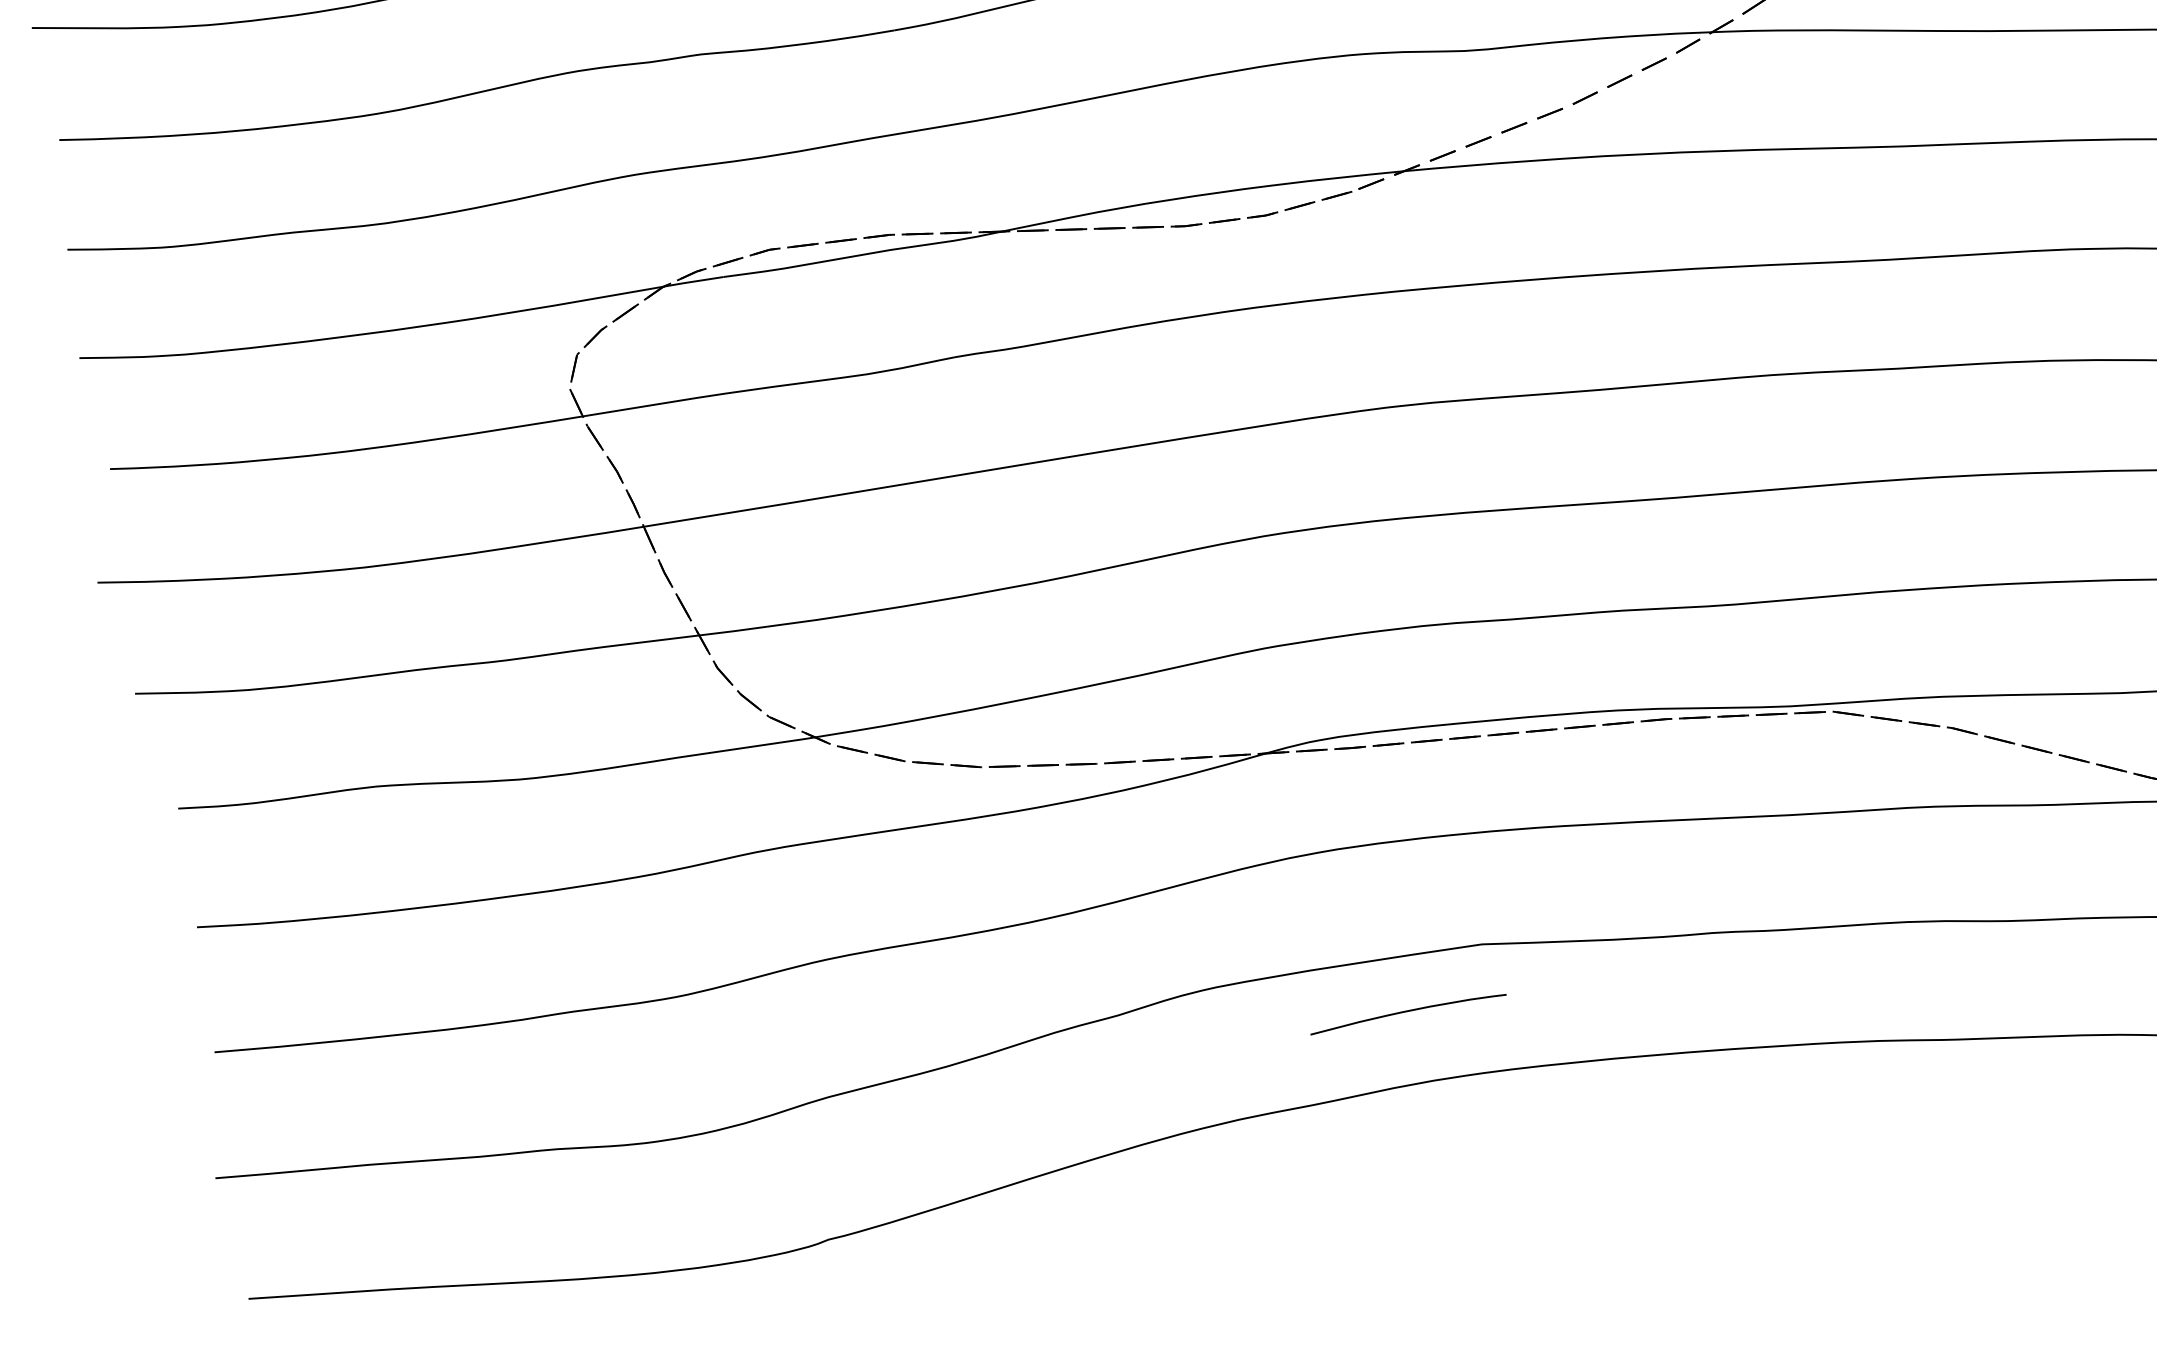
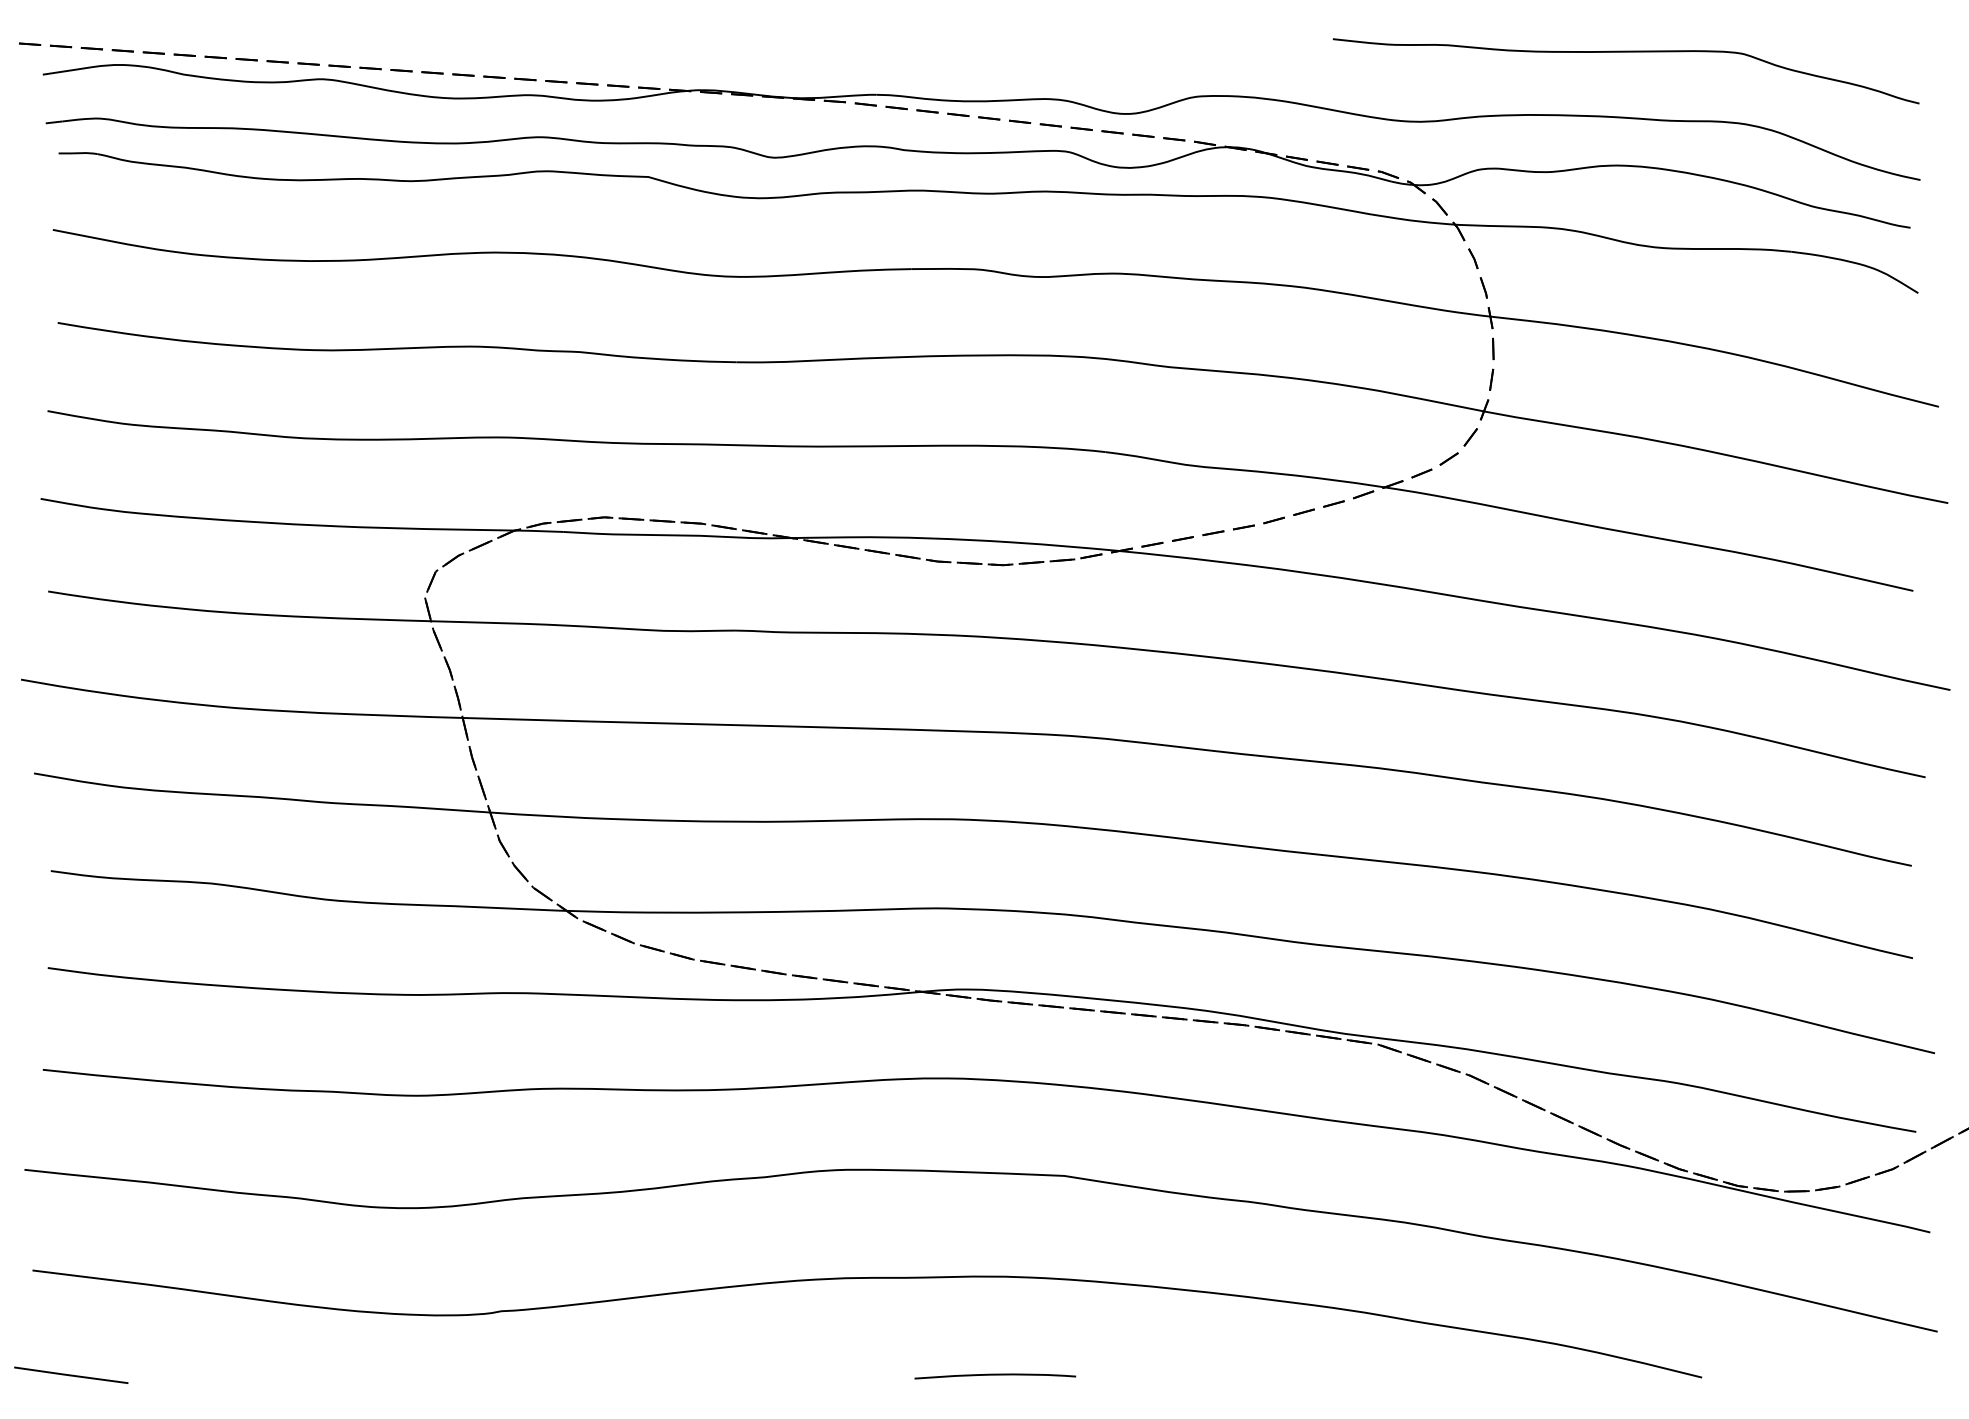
curve: (1408, 1012) -> (995, 1375), moved

